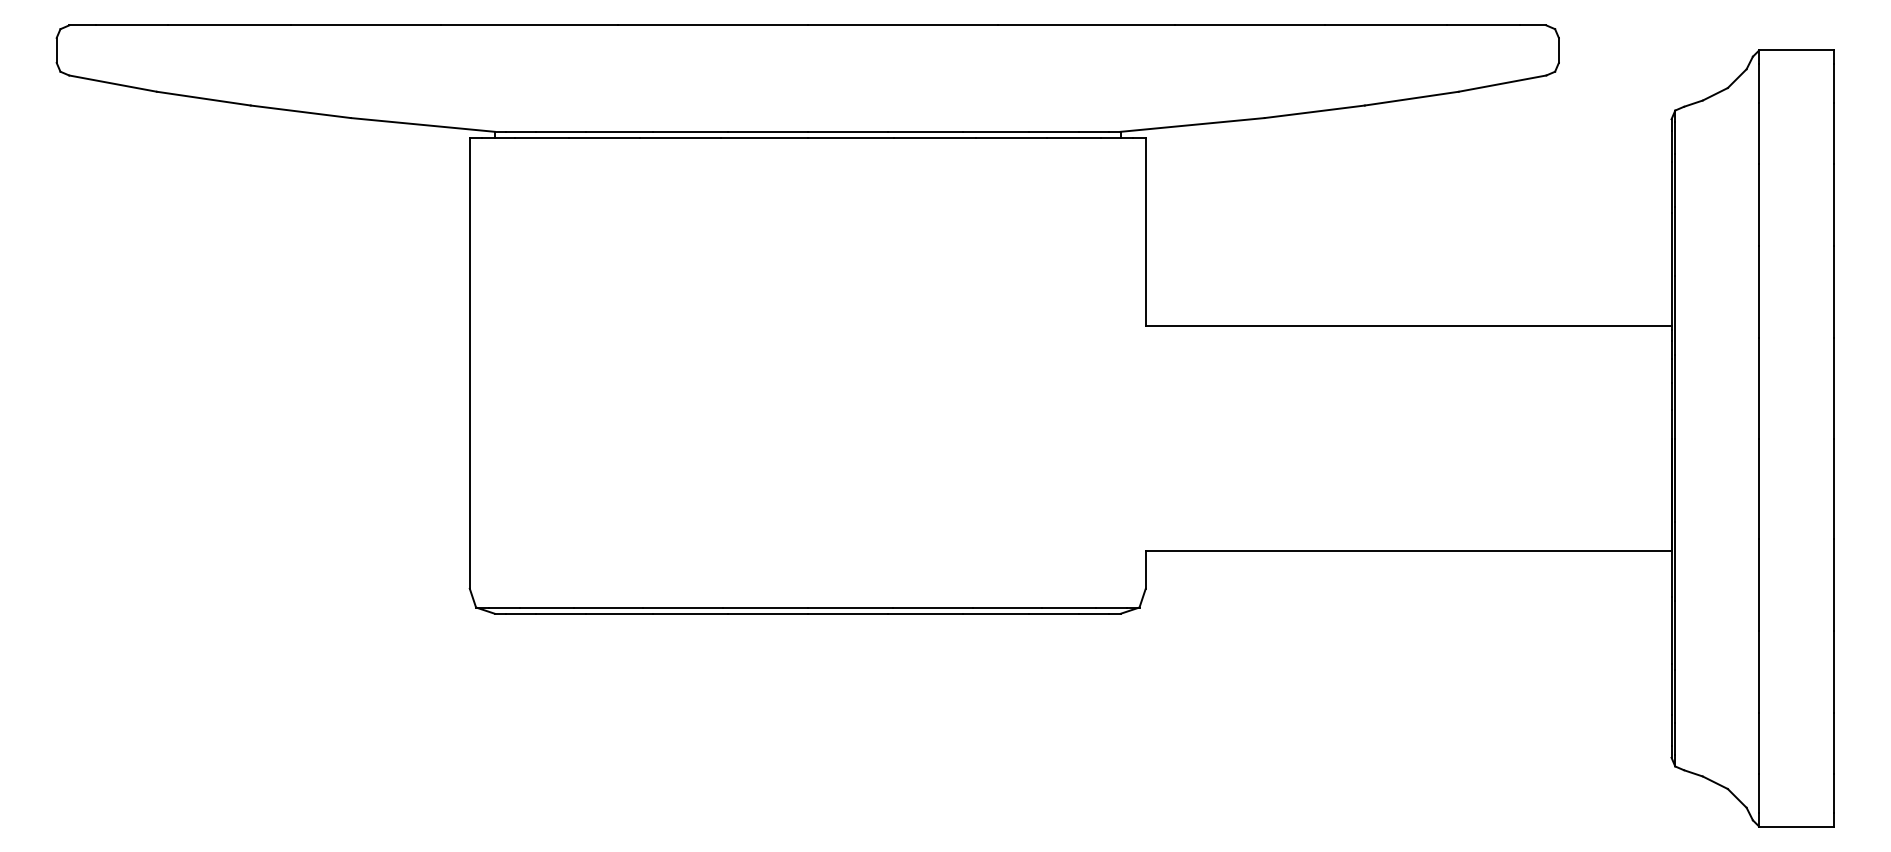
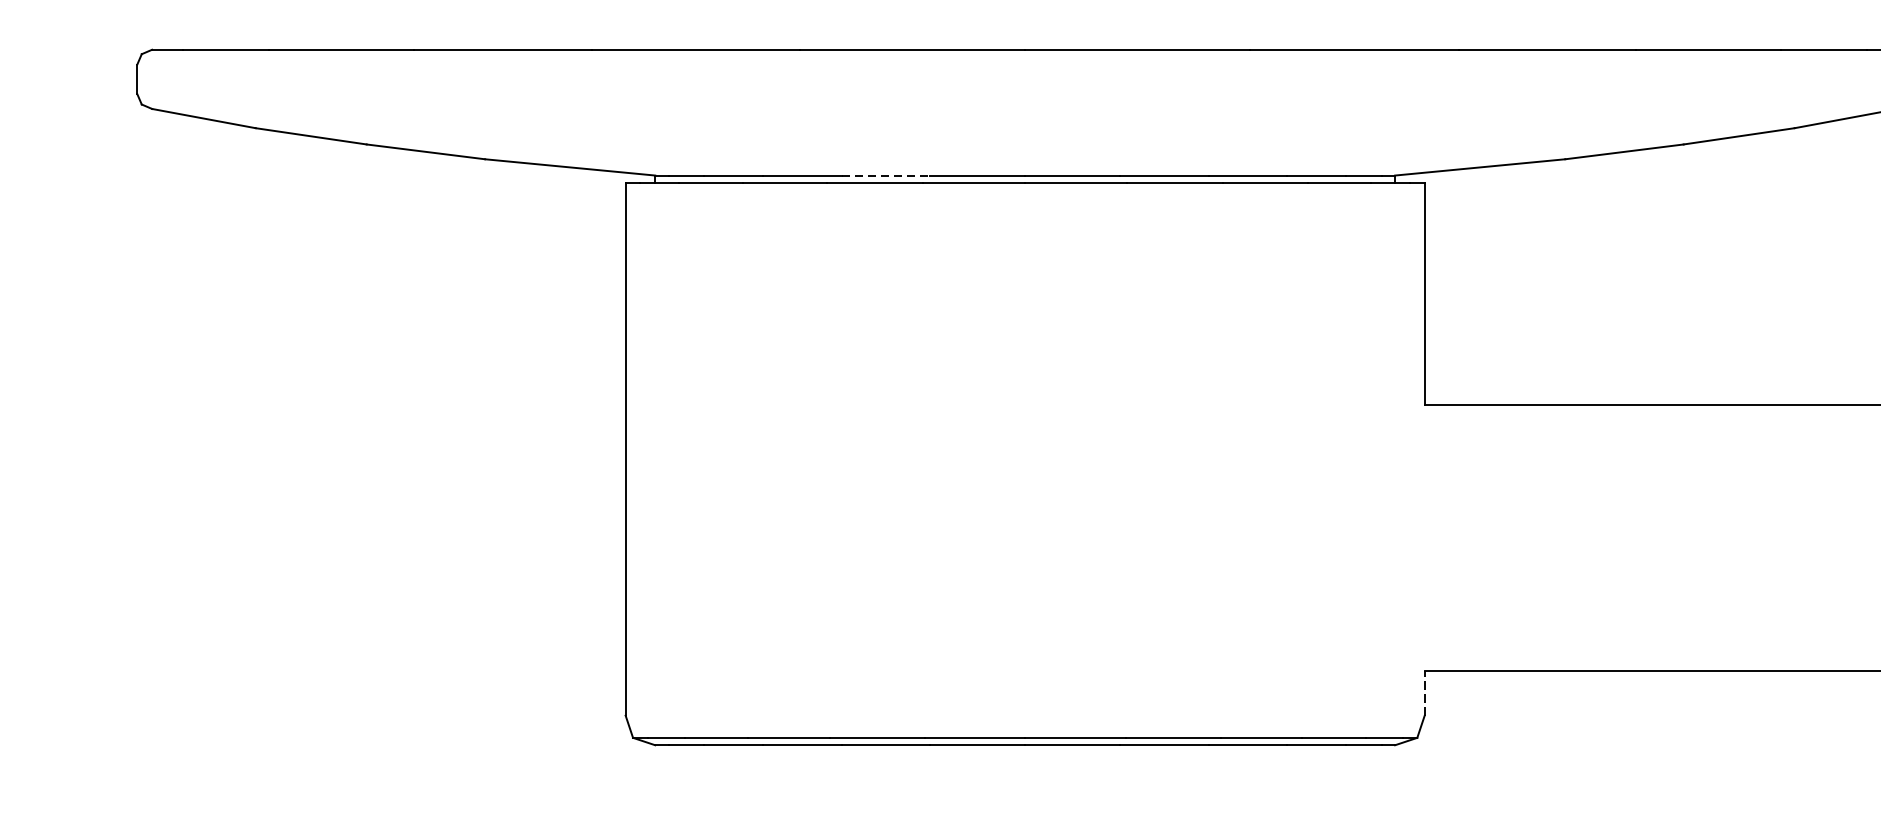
line: (690, 131) -> (886, 175), solid -> dashed
line: (1145, 569) -> (1424, 692), solid -> dashed

